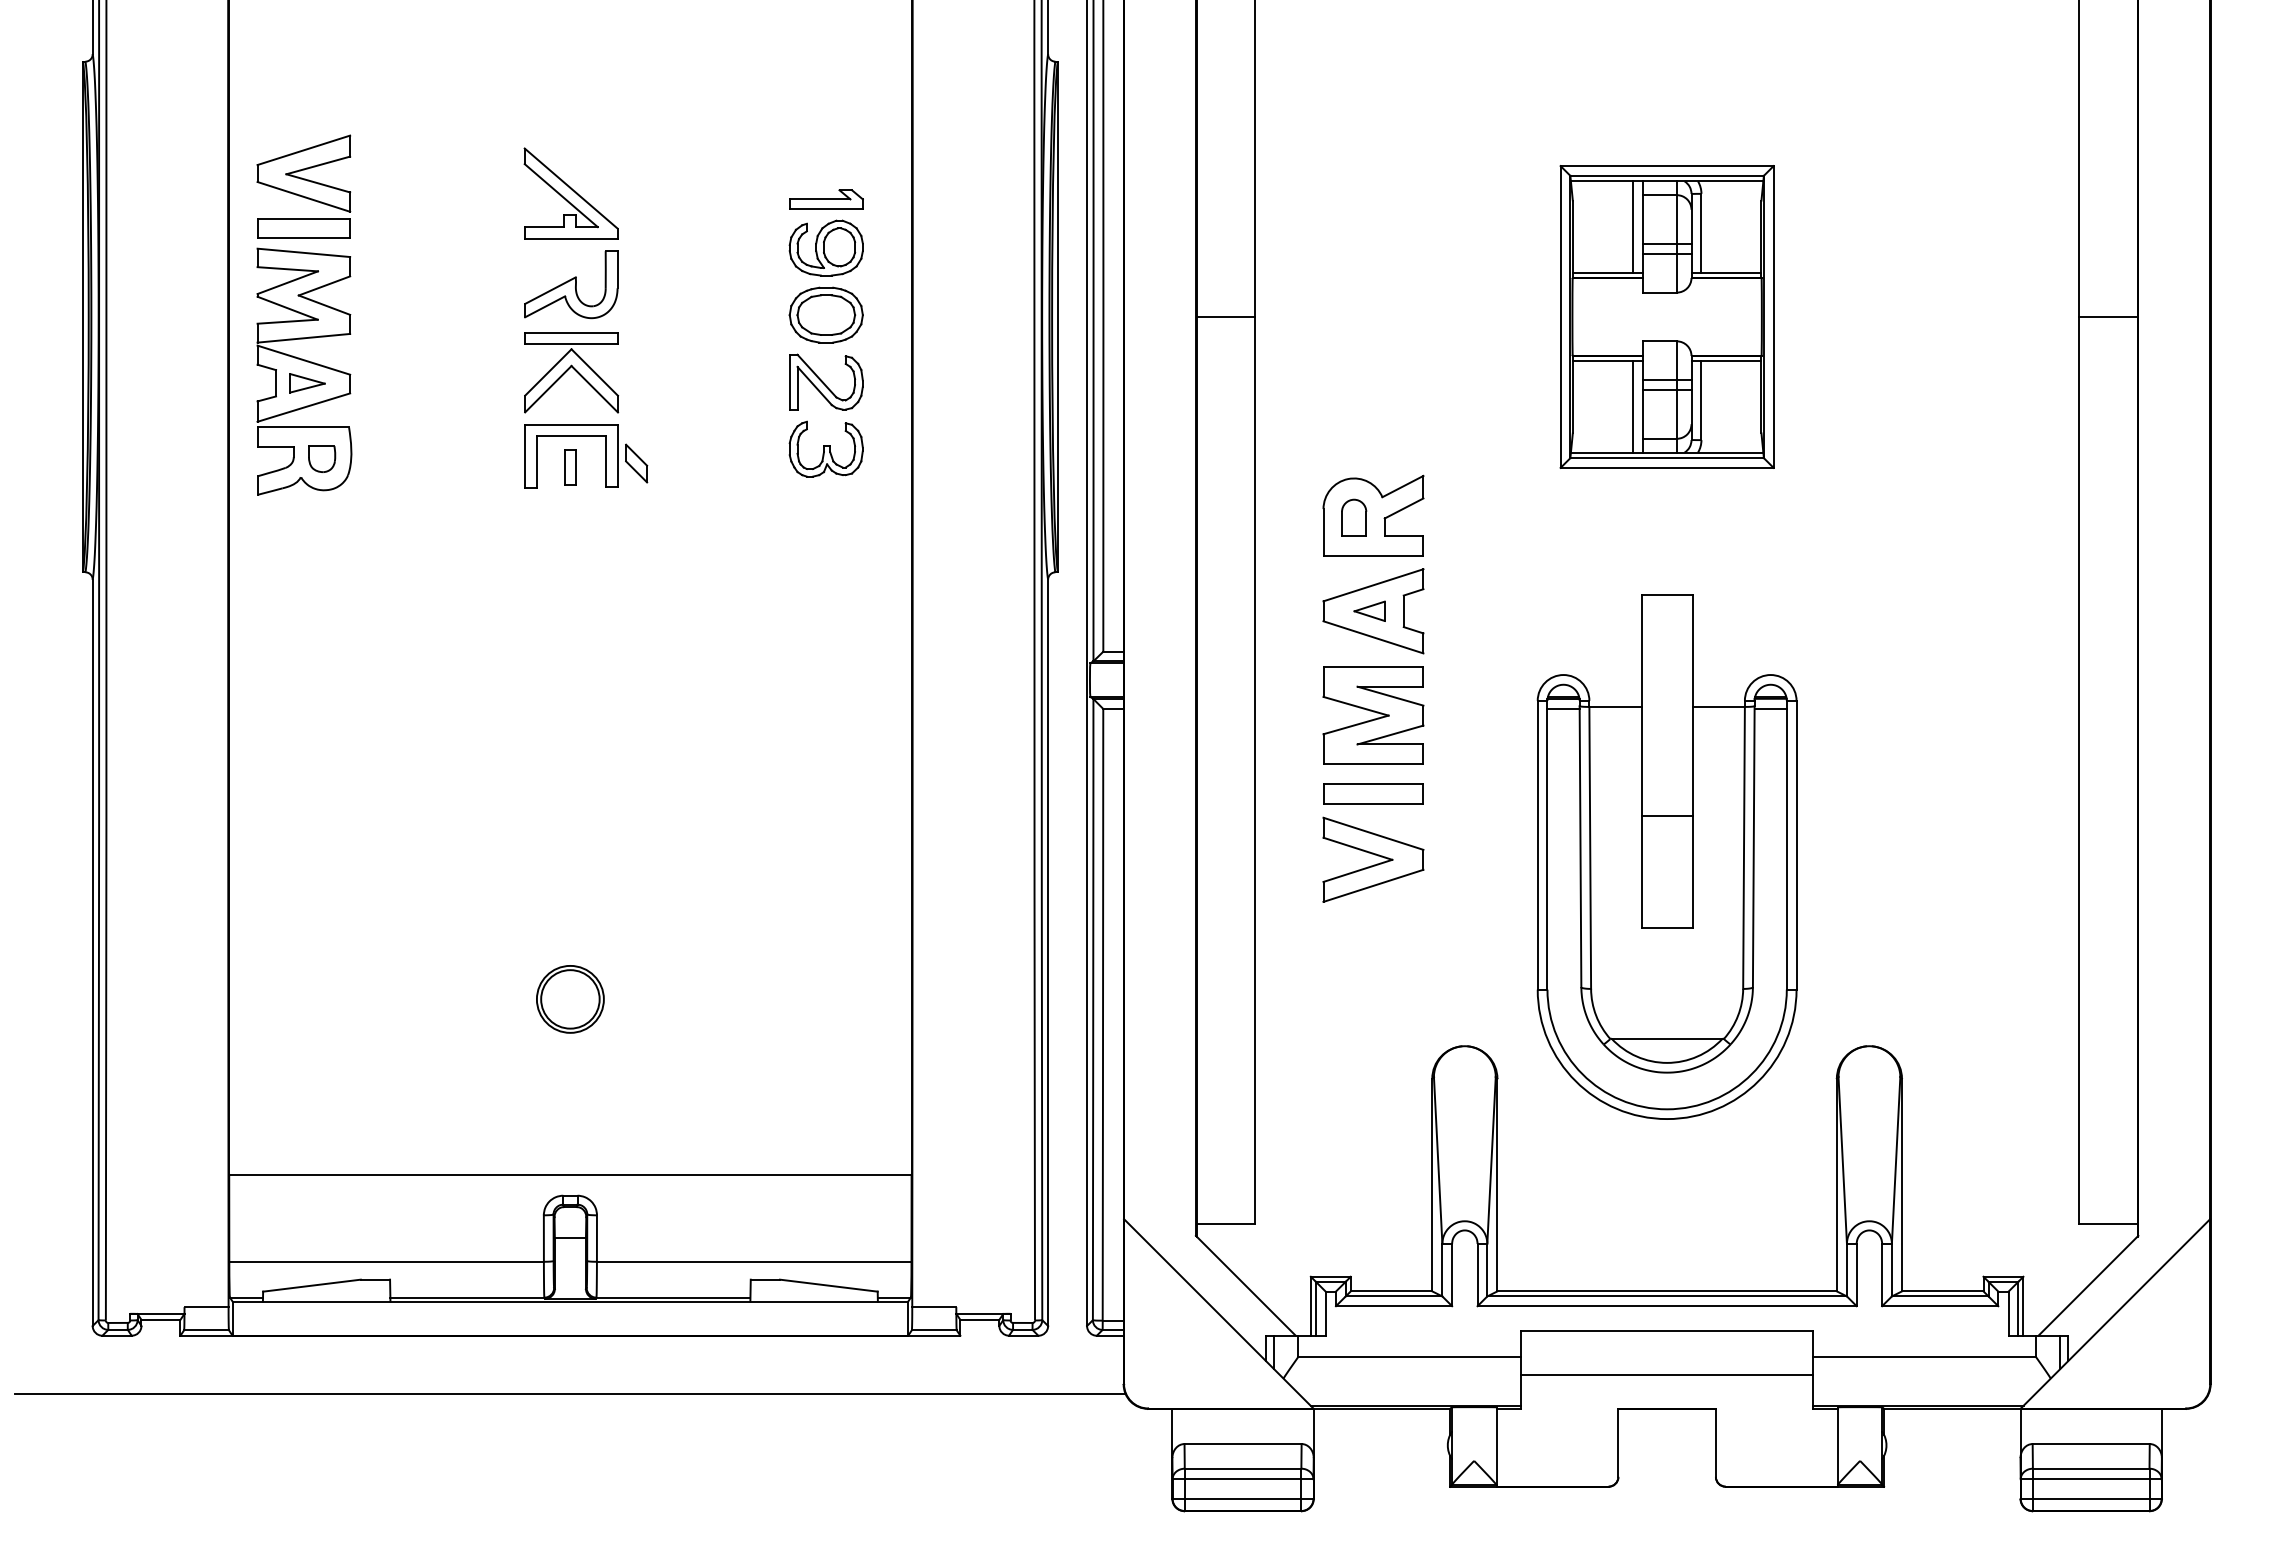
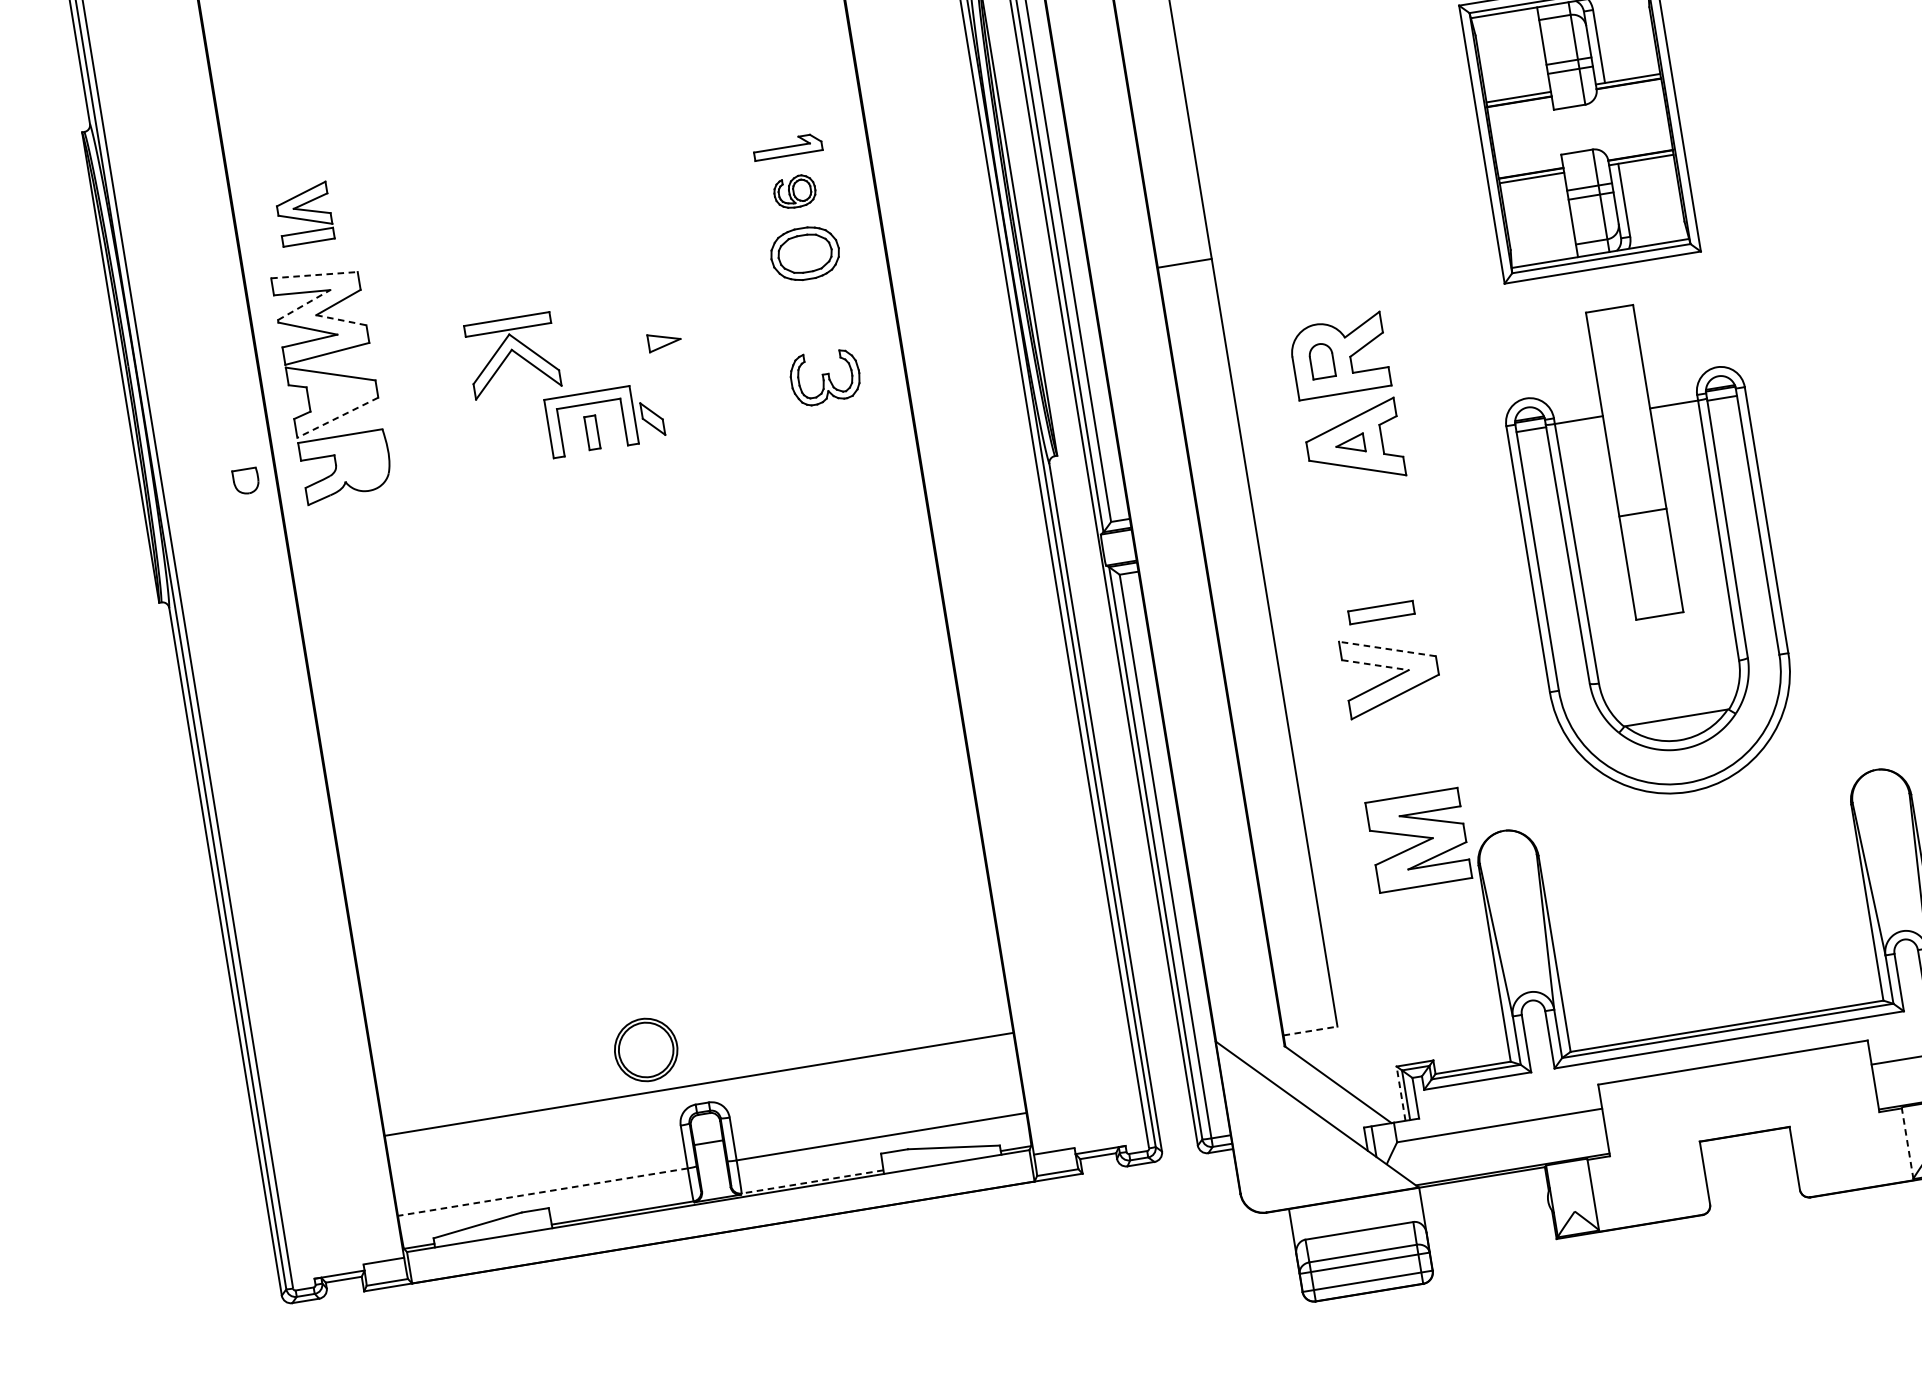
part: (303, 186) -> (304, 214), size x0.6
part: (570, 193) -> (551, 180), removed
line: (1633, 227) -> (1535, 51), removed
part: (825, 247) -> (794, 191), size x0.6
line: (304, 252) -> (315, 274), solid -> dashed
line: (288, 282) -> (304, 304), solid -> dashed
part: (571, 284) -> (565, 263), removed
line: (324, 305) -> (341, 320), solid -> dashed
line: (1225, 316) -> (1184, 262), moved
part: (571, 372) -> (512, 355), moved
part: (826, 381) -> (815, 314), removed
part: (307, 383) -> (664, 341), moved
line: (1633, 406) -> (1562, 216), removed
line: (303, 407) -> (337, 417), solid -> dashed
part: (322, 458) -> (246, 480), moved
part: (1373, 715) -> (1418, 840), moved
part: (1373, 793) -> (1381, 611), size x0.7
line: (1372, 833) -> (1386, 648), solid -> dashed
line: (1358, 848) -> (1375, 664), solid -> dashed
part: (1666, 856) -> (1648, 550), moved
part: (570, 999) -> (646, 1050), moved
line: (1226, 1224) -> (1311, 1031), solid -> dashed
line: (386, 1261) -> (542, 1191), solid -> dashed
line: (672, 1297) -> (811, 1181), solid -> dashed
line: (1310, 1305) -> (1400, 1093), solid -> dashed
line: (1666, 1374) -> (1738, 1102), removed
line: (570, 1394) -> (732, 1286), removed
line: (1837, 1446) -> (1907, 1143), solid -> dashed

